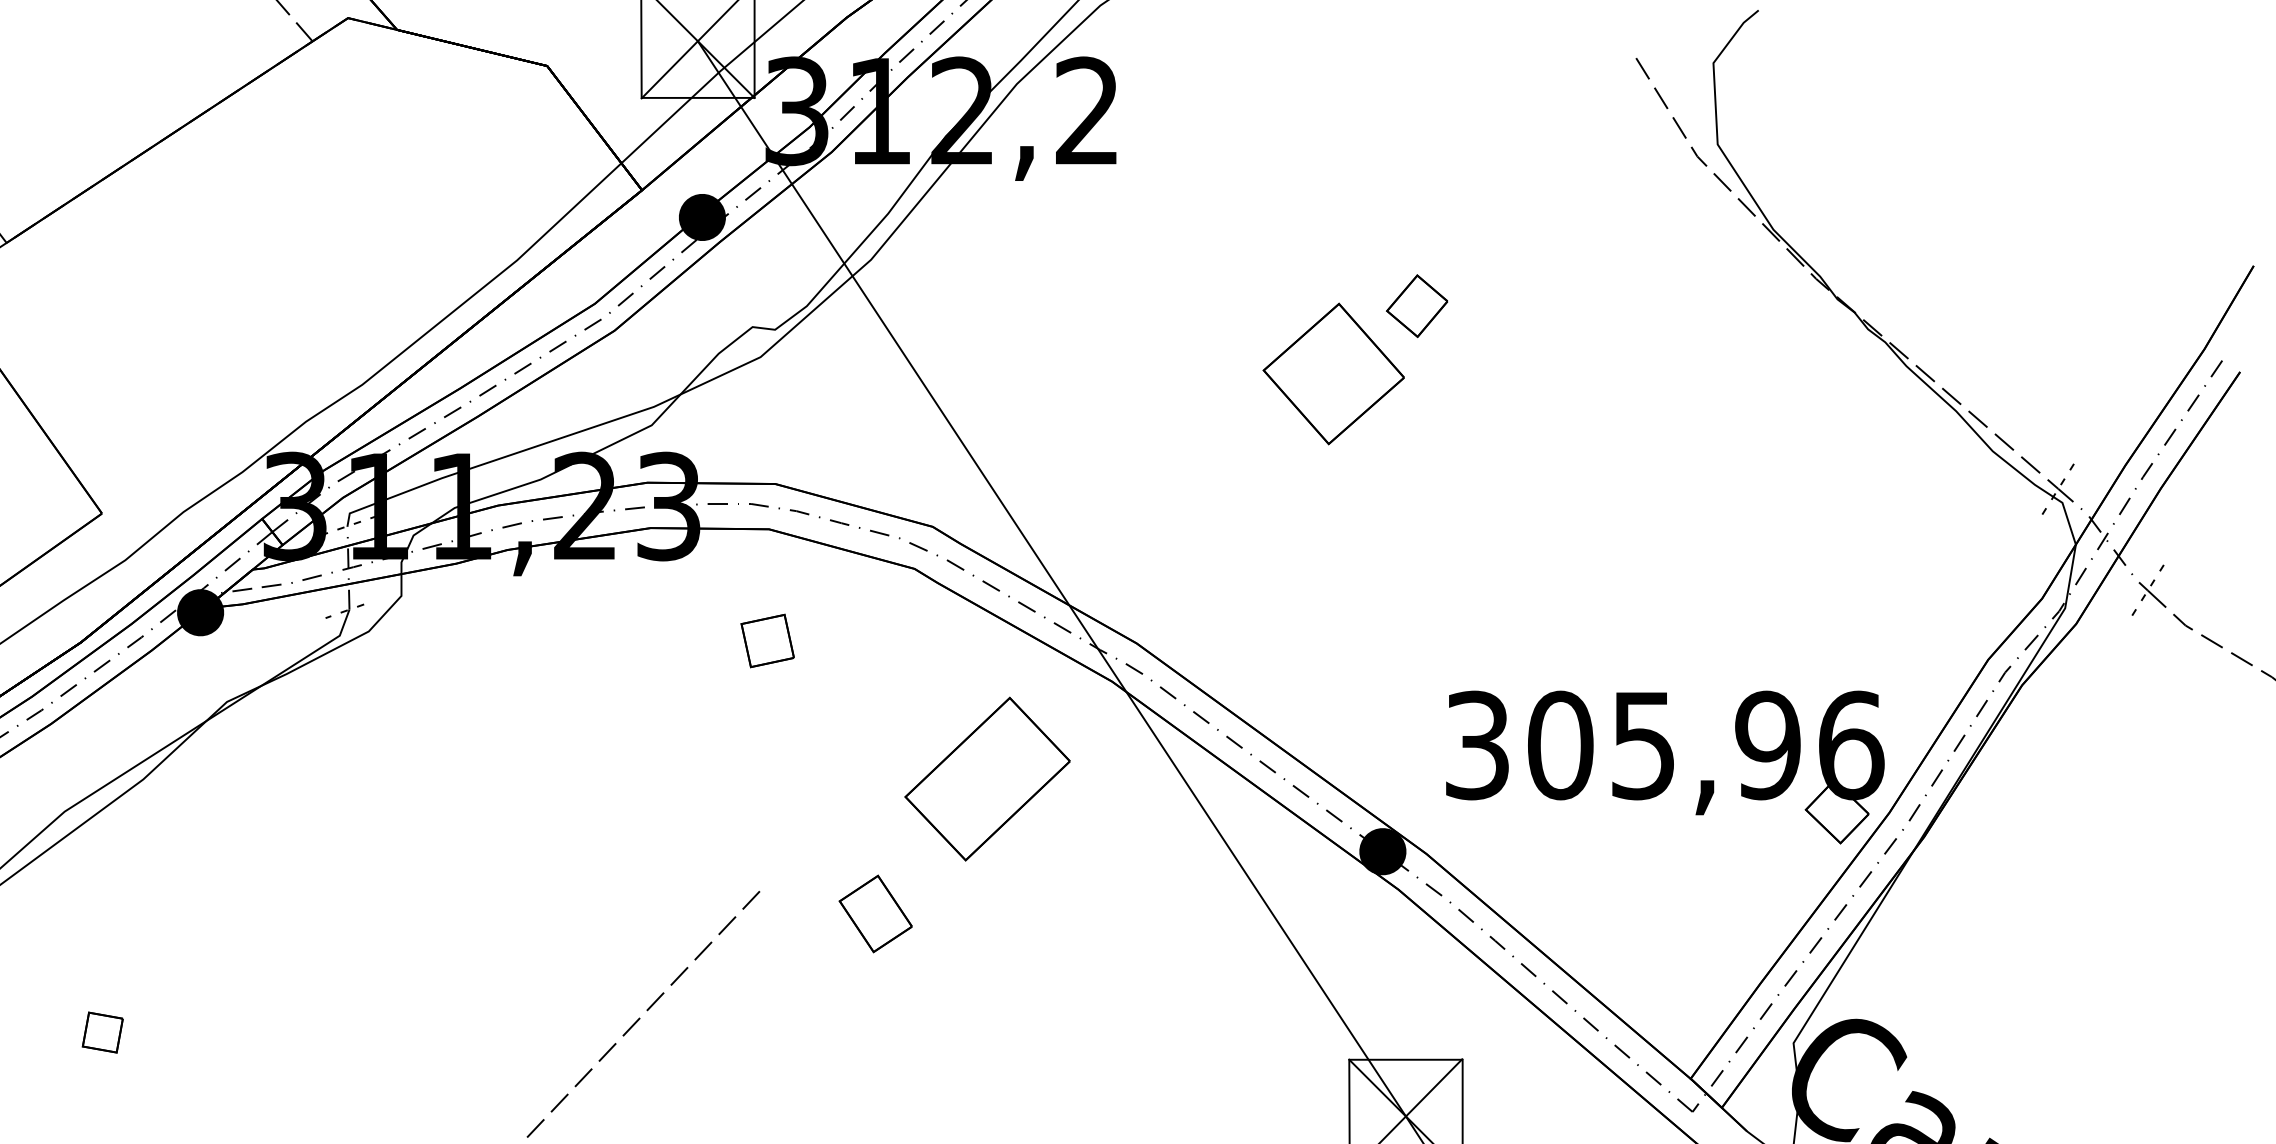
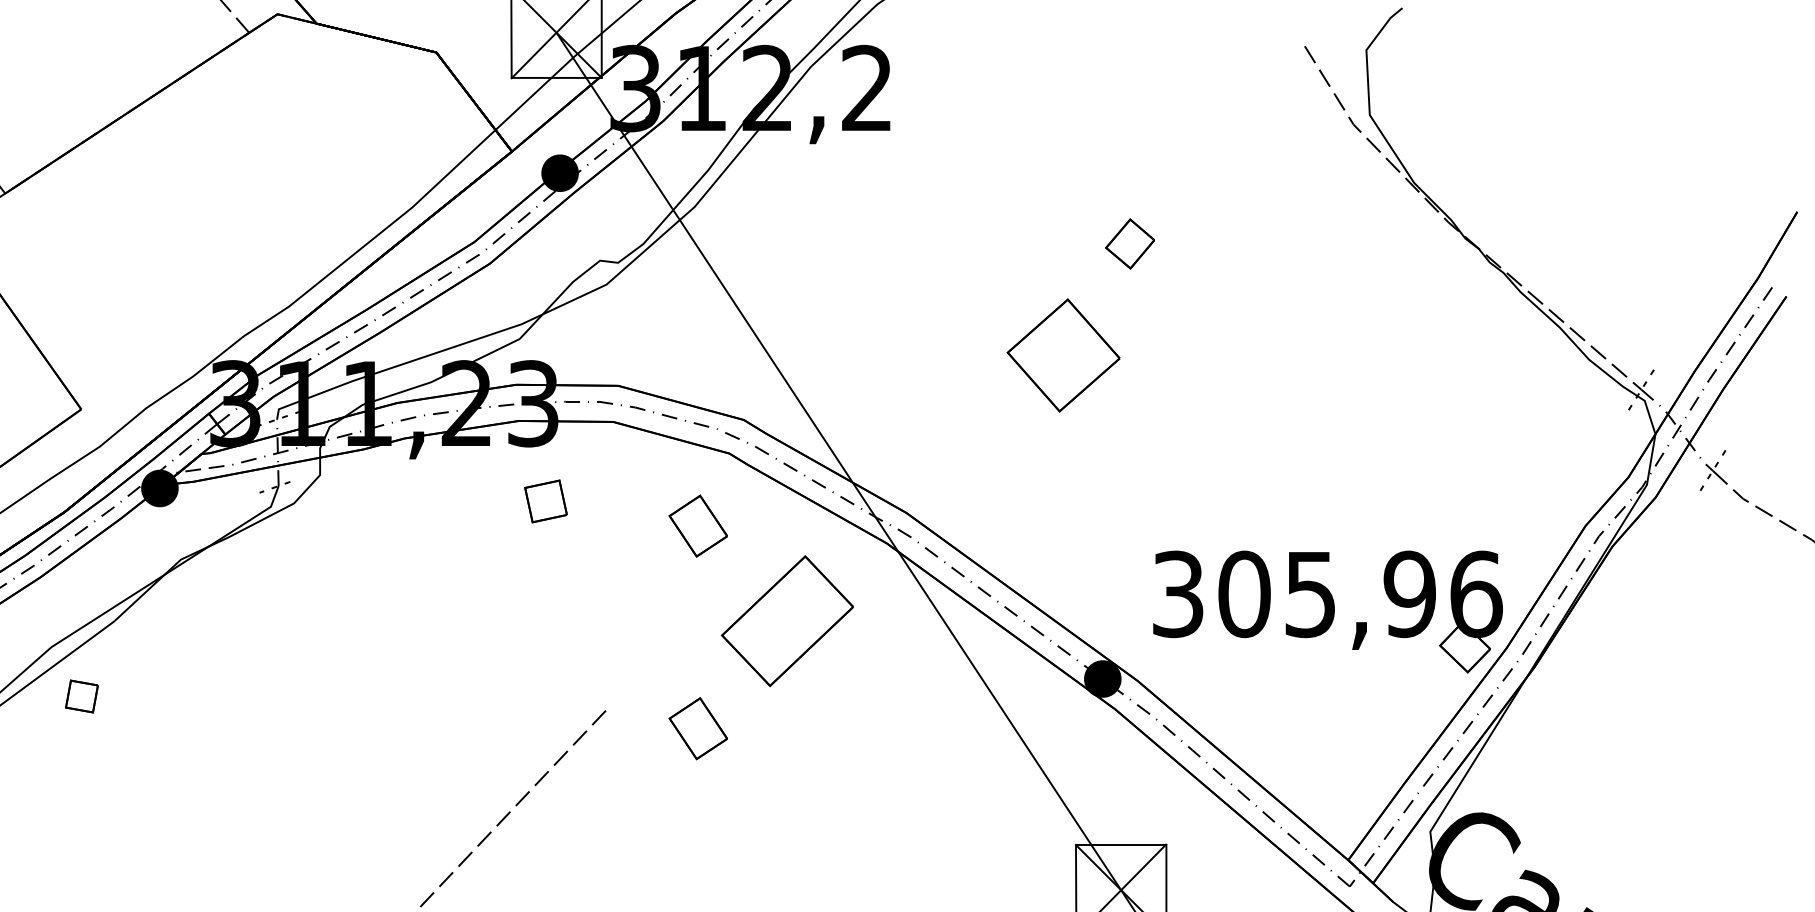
part: (1333, 373) -> (1063, 355), moved
part: (767, 640) -> (545, 501), moved
part: (875, 659) -> (698, 525), added
part: (102, 1032) -> (81, 696), moved

